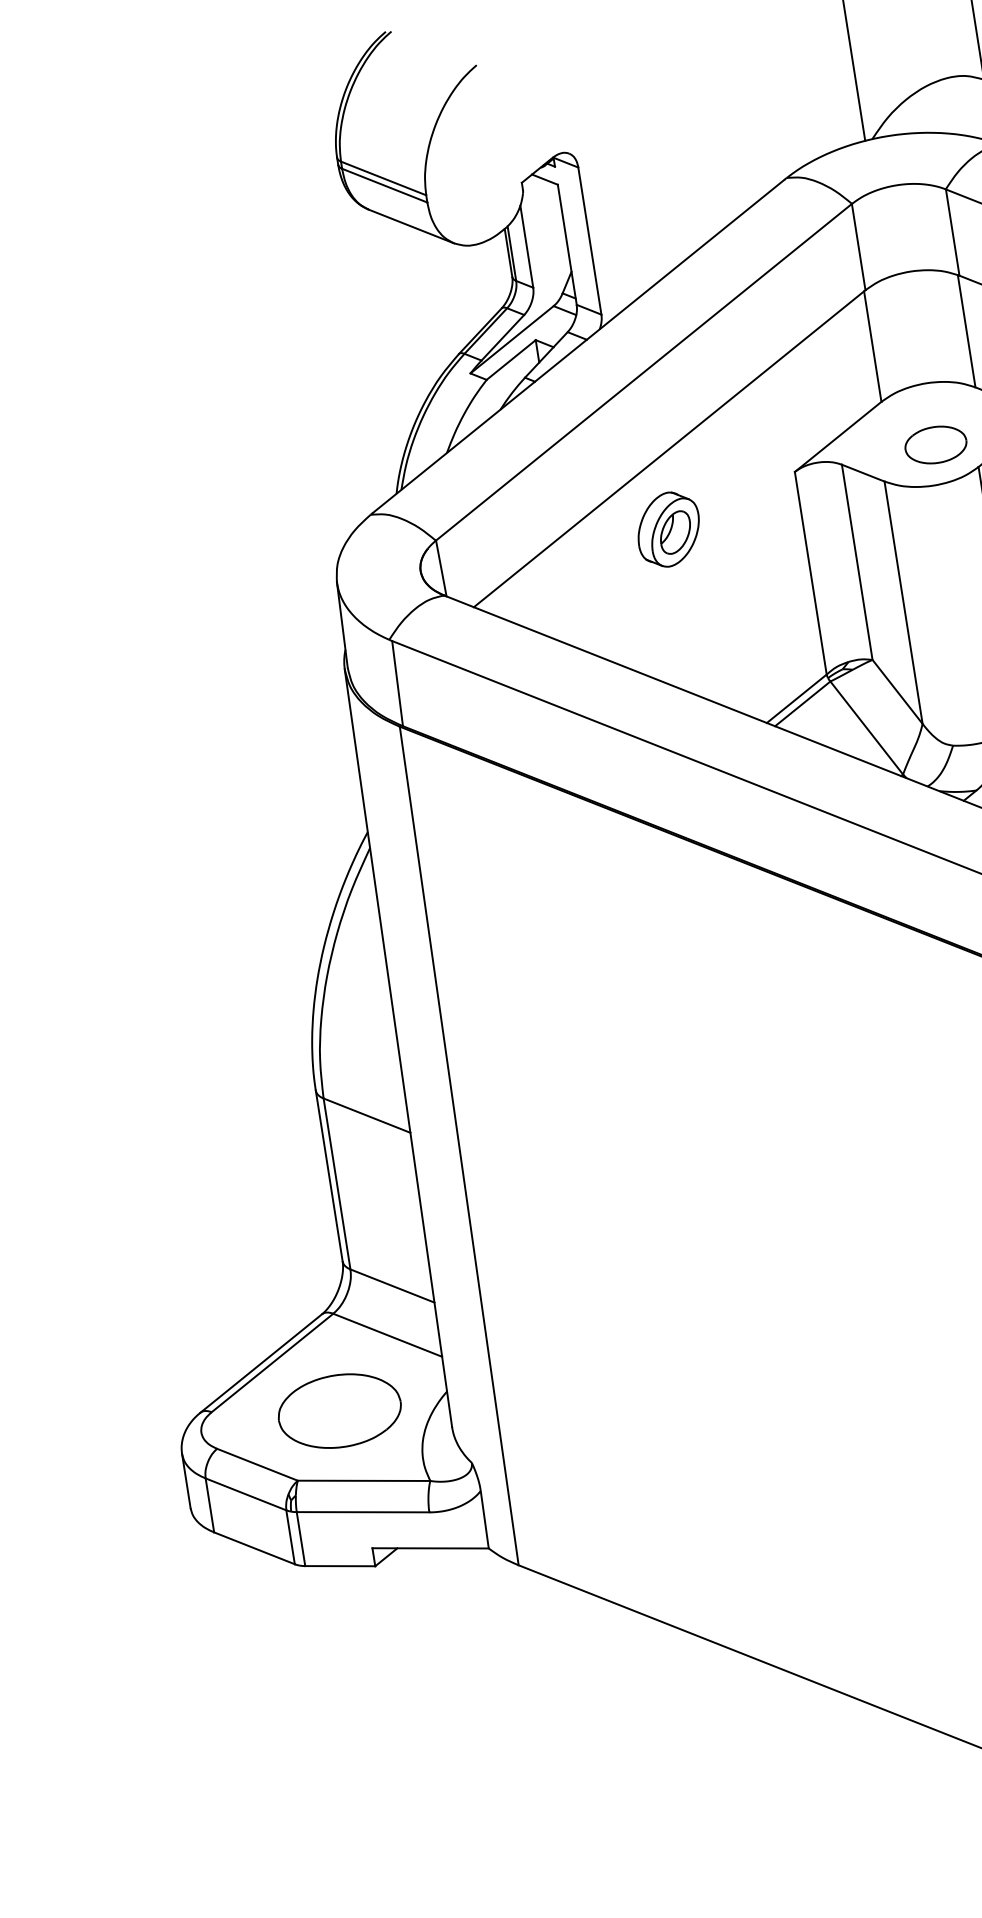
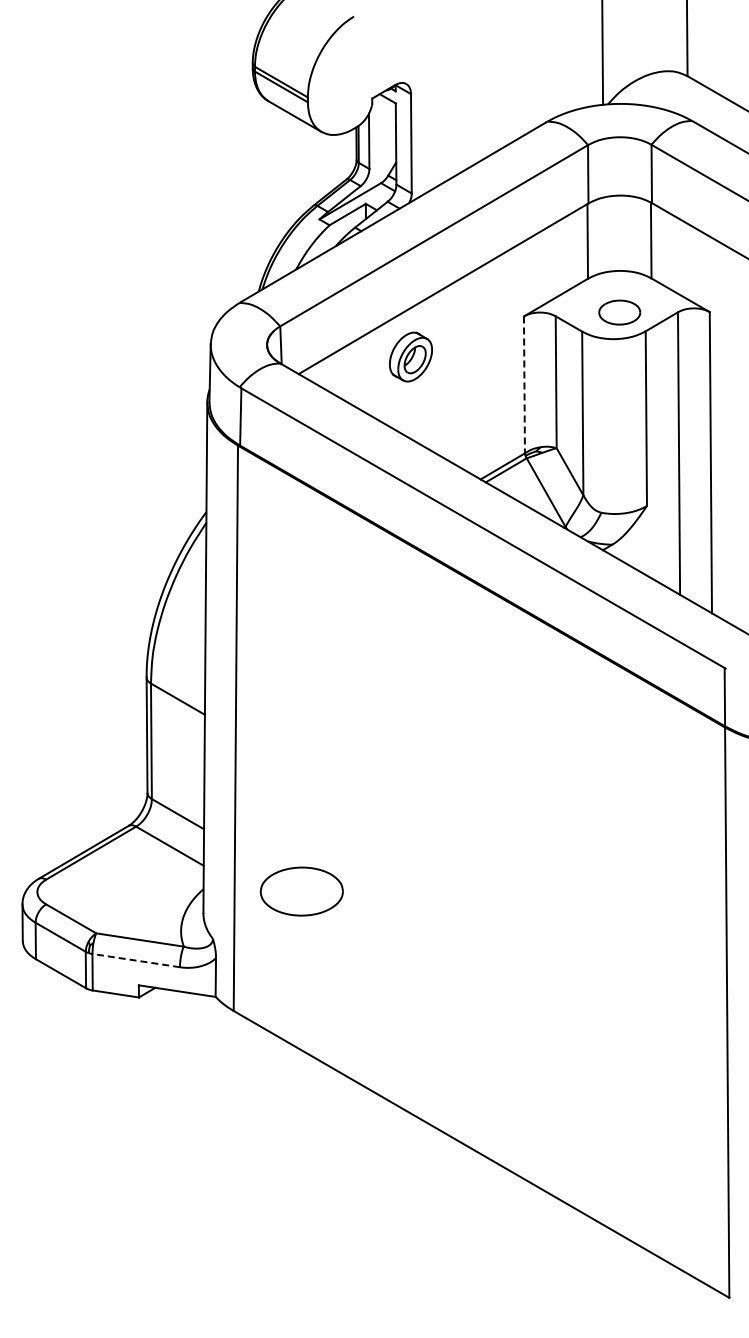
part: (667, 528) -> (410, 356), moved
line: (810, 574) -> (524, 385), solid -> dashed
part: (339, 1411) -> (301, 891), moved
line: (361, 1512) -> (135, 960), solid -> dashed

